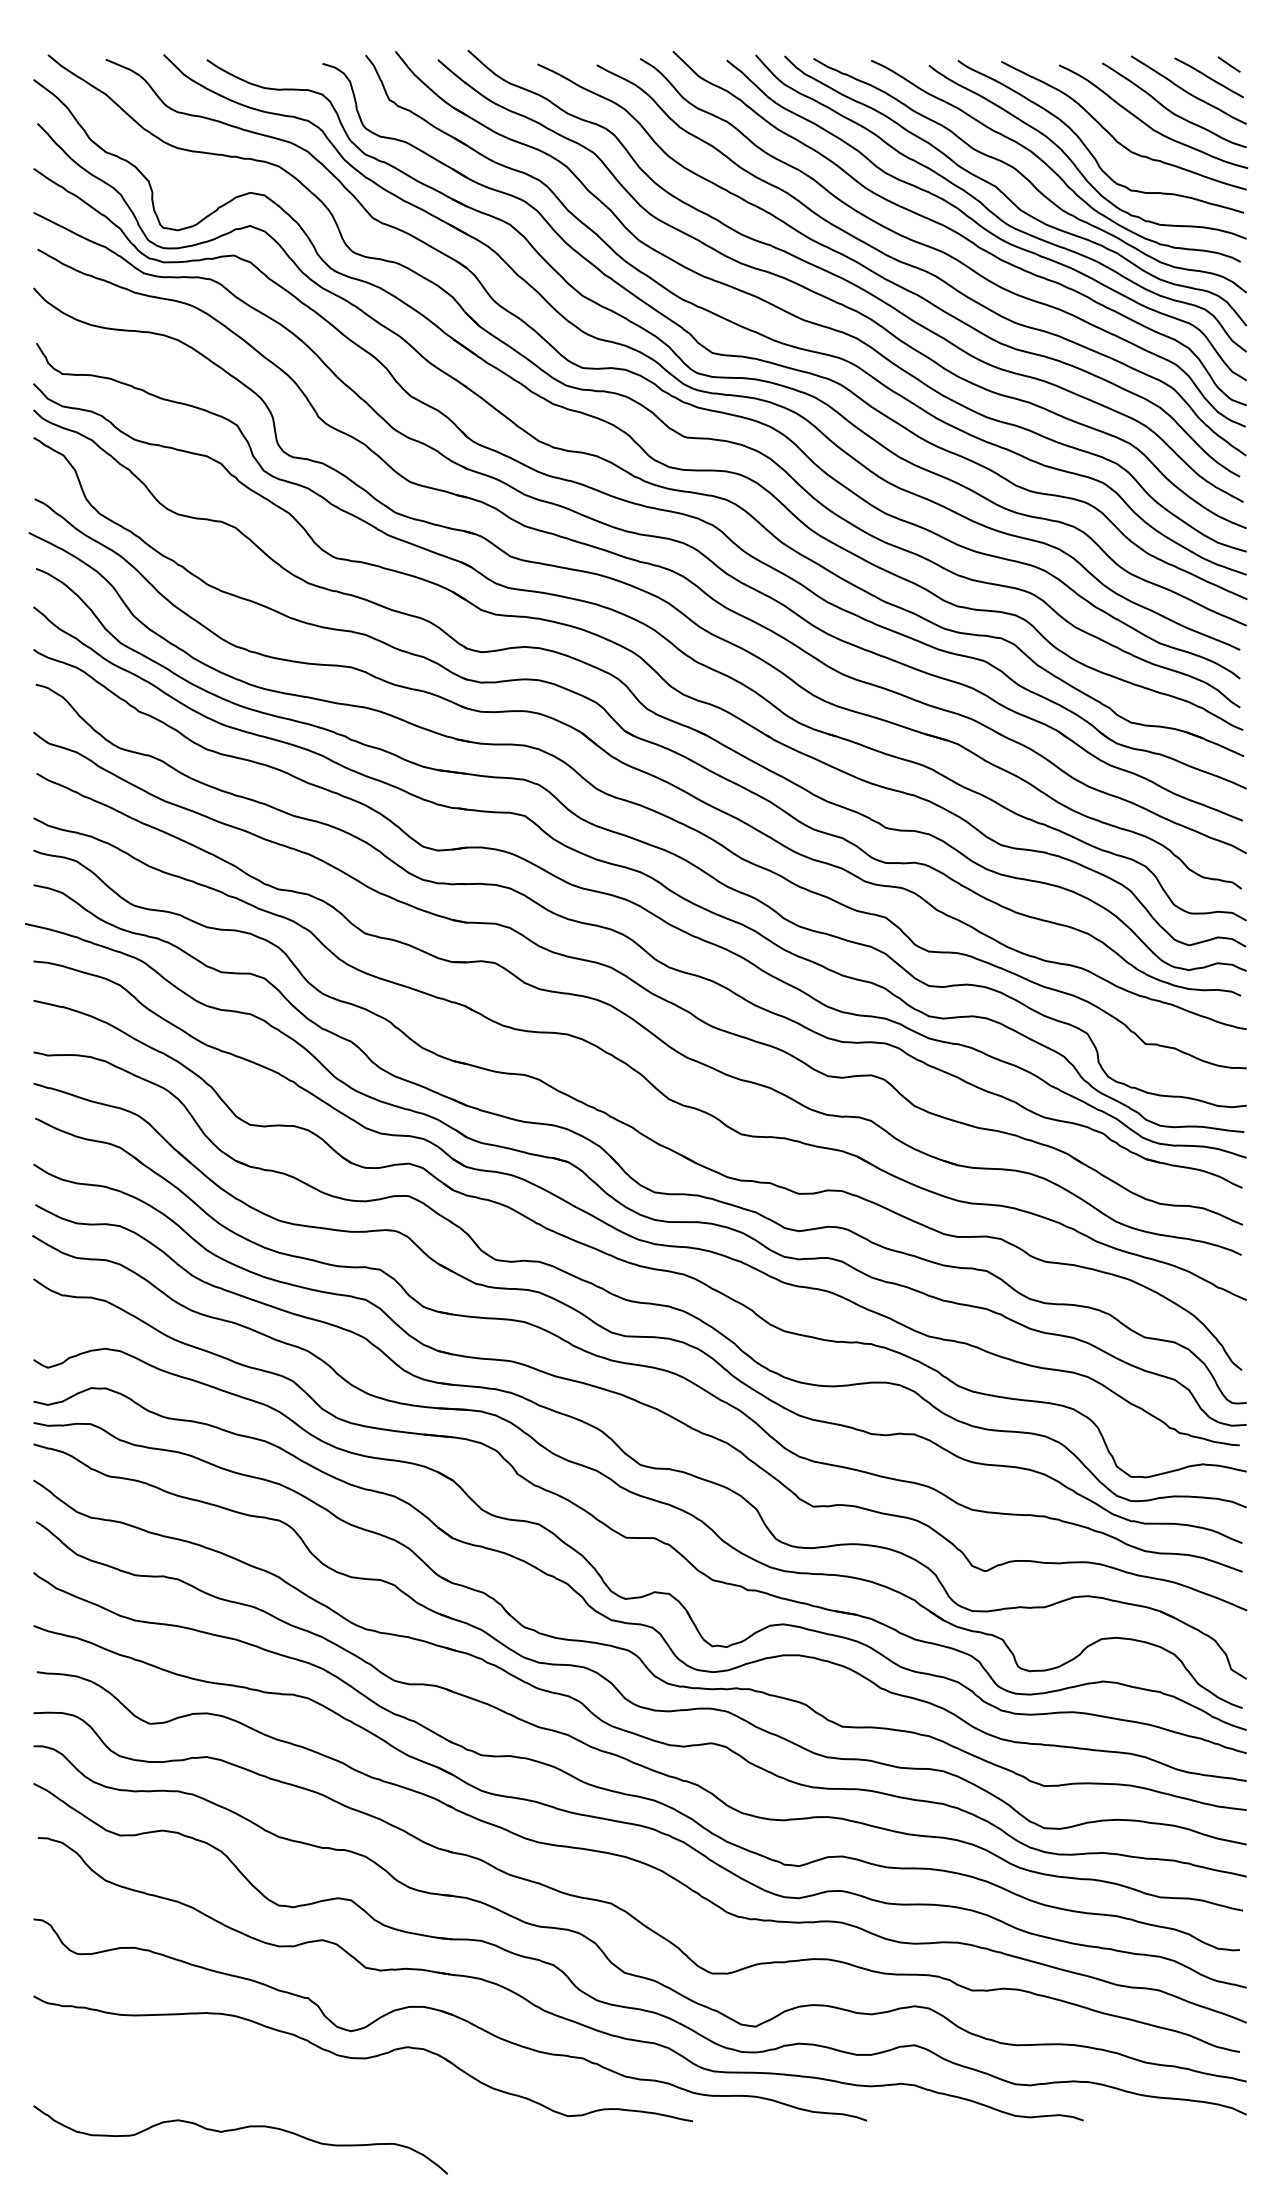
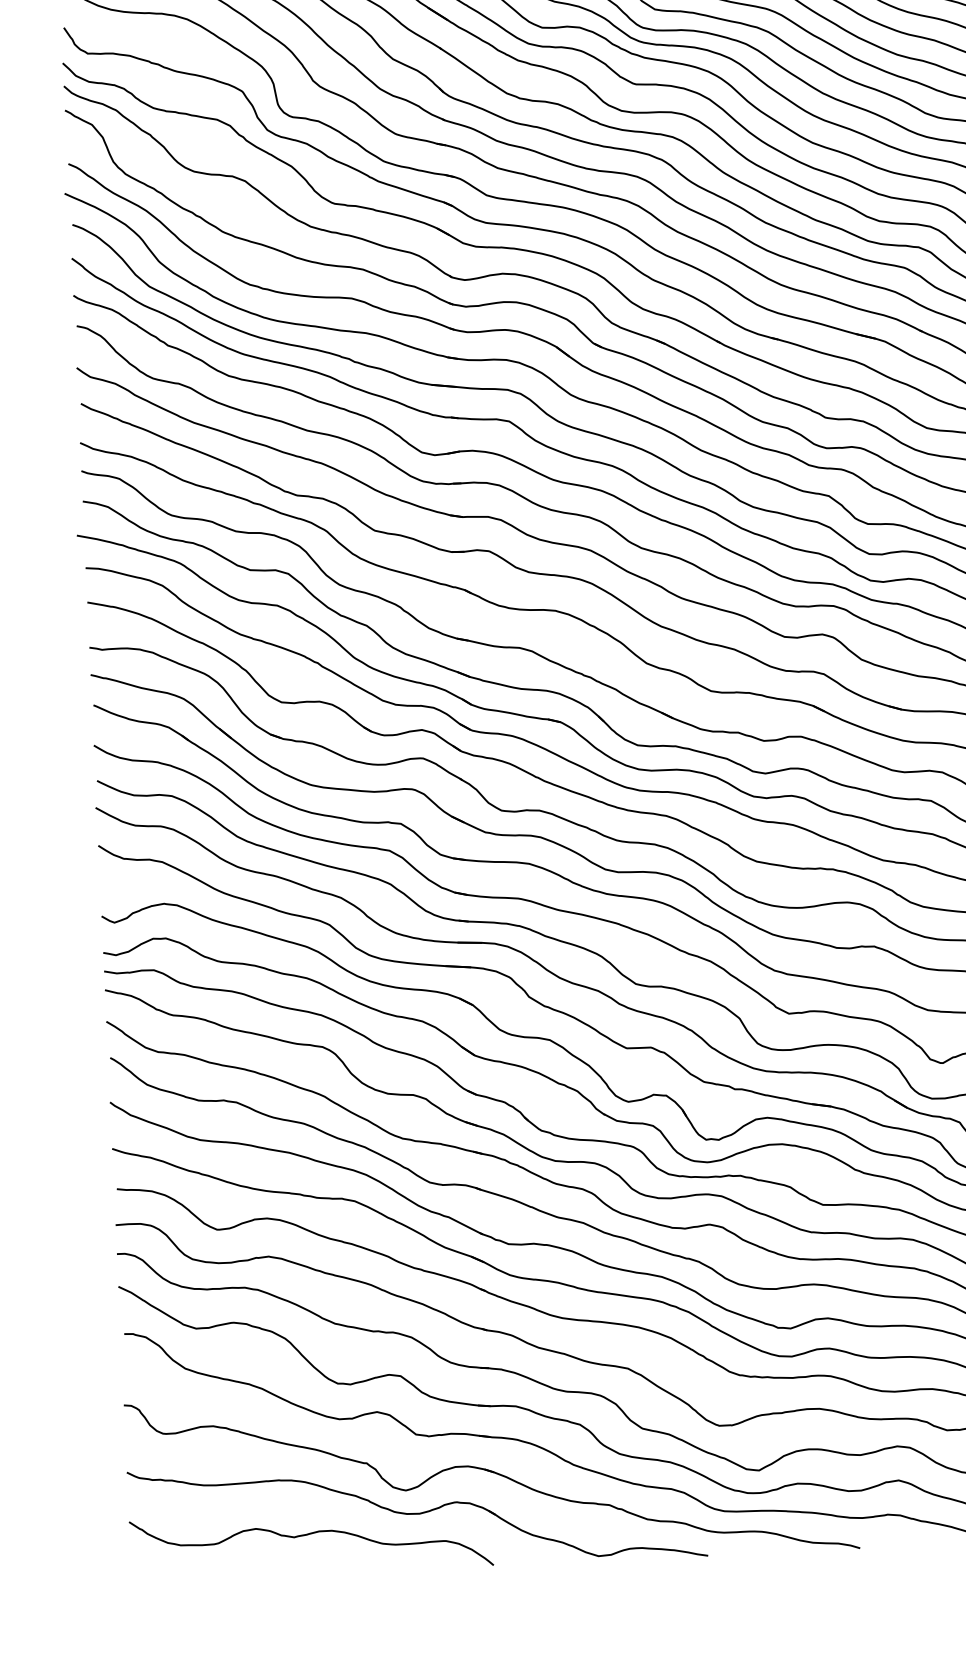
curve: (236, 2130) -> (307, 1535), moved

